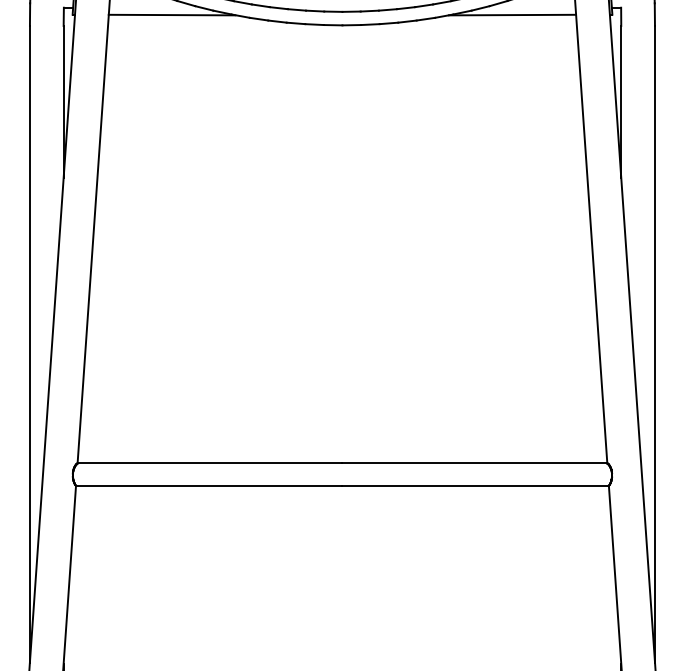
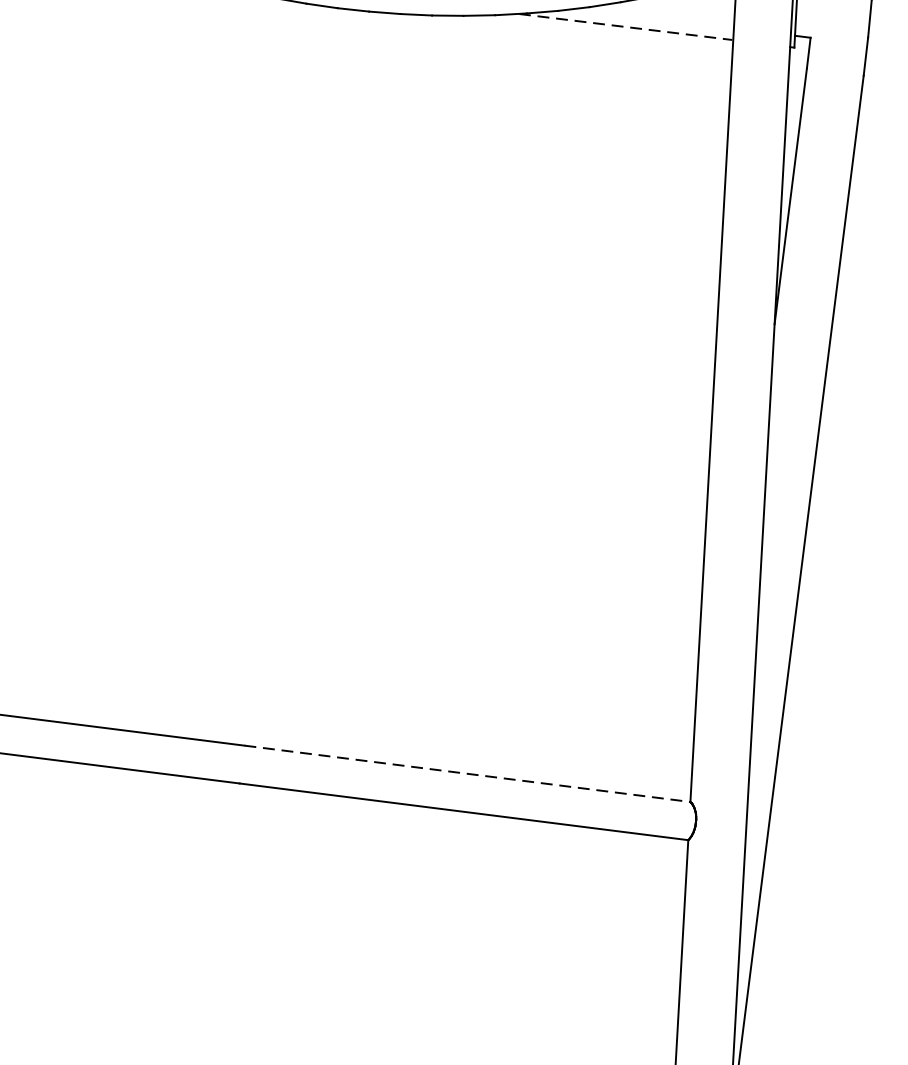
line: (512, 15) -> (626, 27), solid -> dashed
line: (475, 463) -> (468, 774), solid -> dashed

